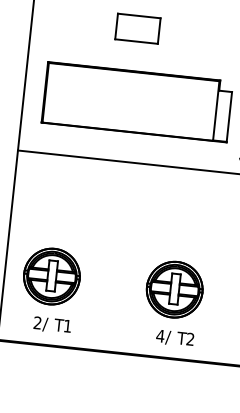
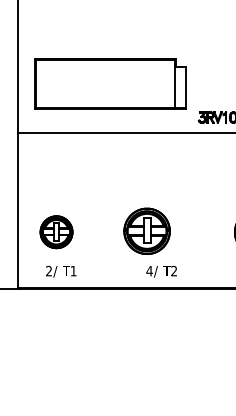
part: (137, 29) -> (104, 24), removed
part: (51, 275) -> (56, 231), size x0.7
part: (174, 288) -> (146, 230), moved

